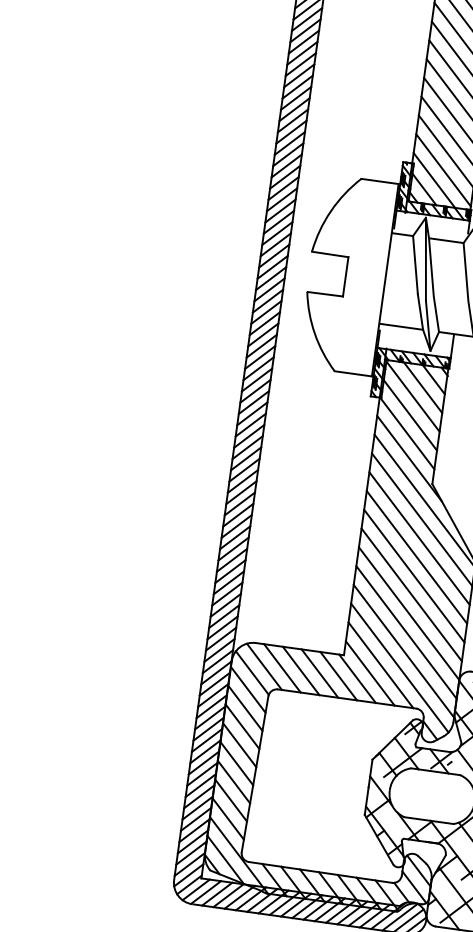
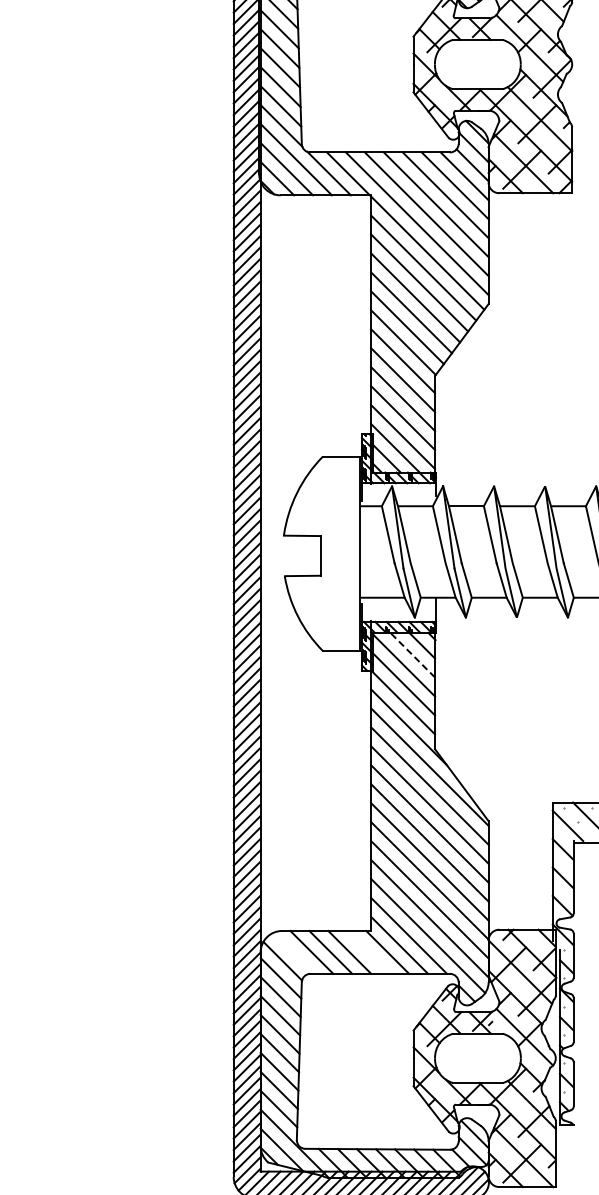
line: (422, 388) -> (412, 655), solid -> dashed
line: (264, 665) -> (293, 952), removed
line: (338, 675) -> (368, 951), removed

